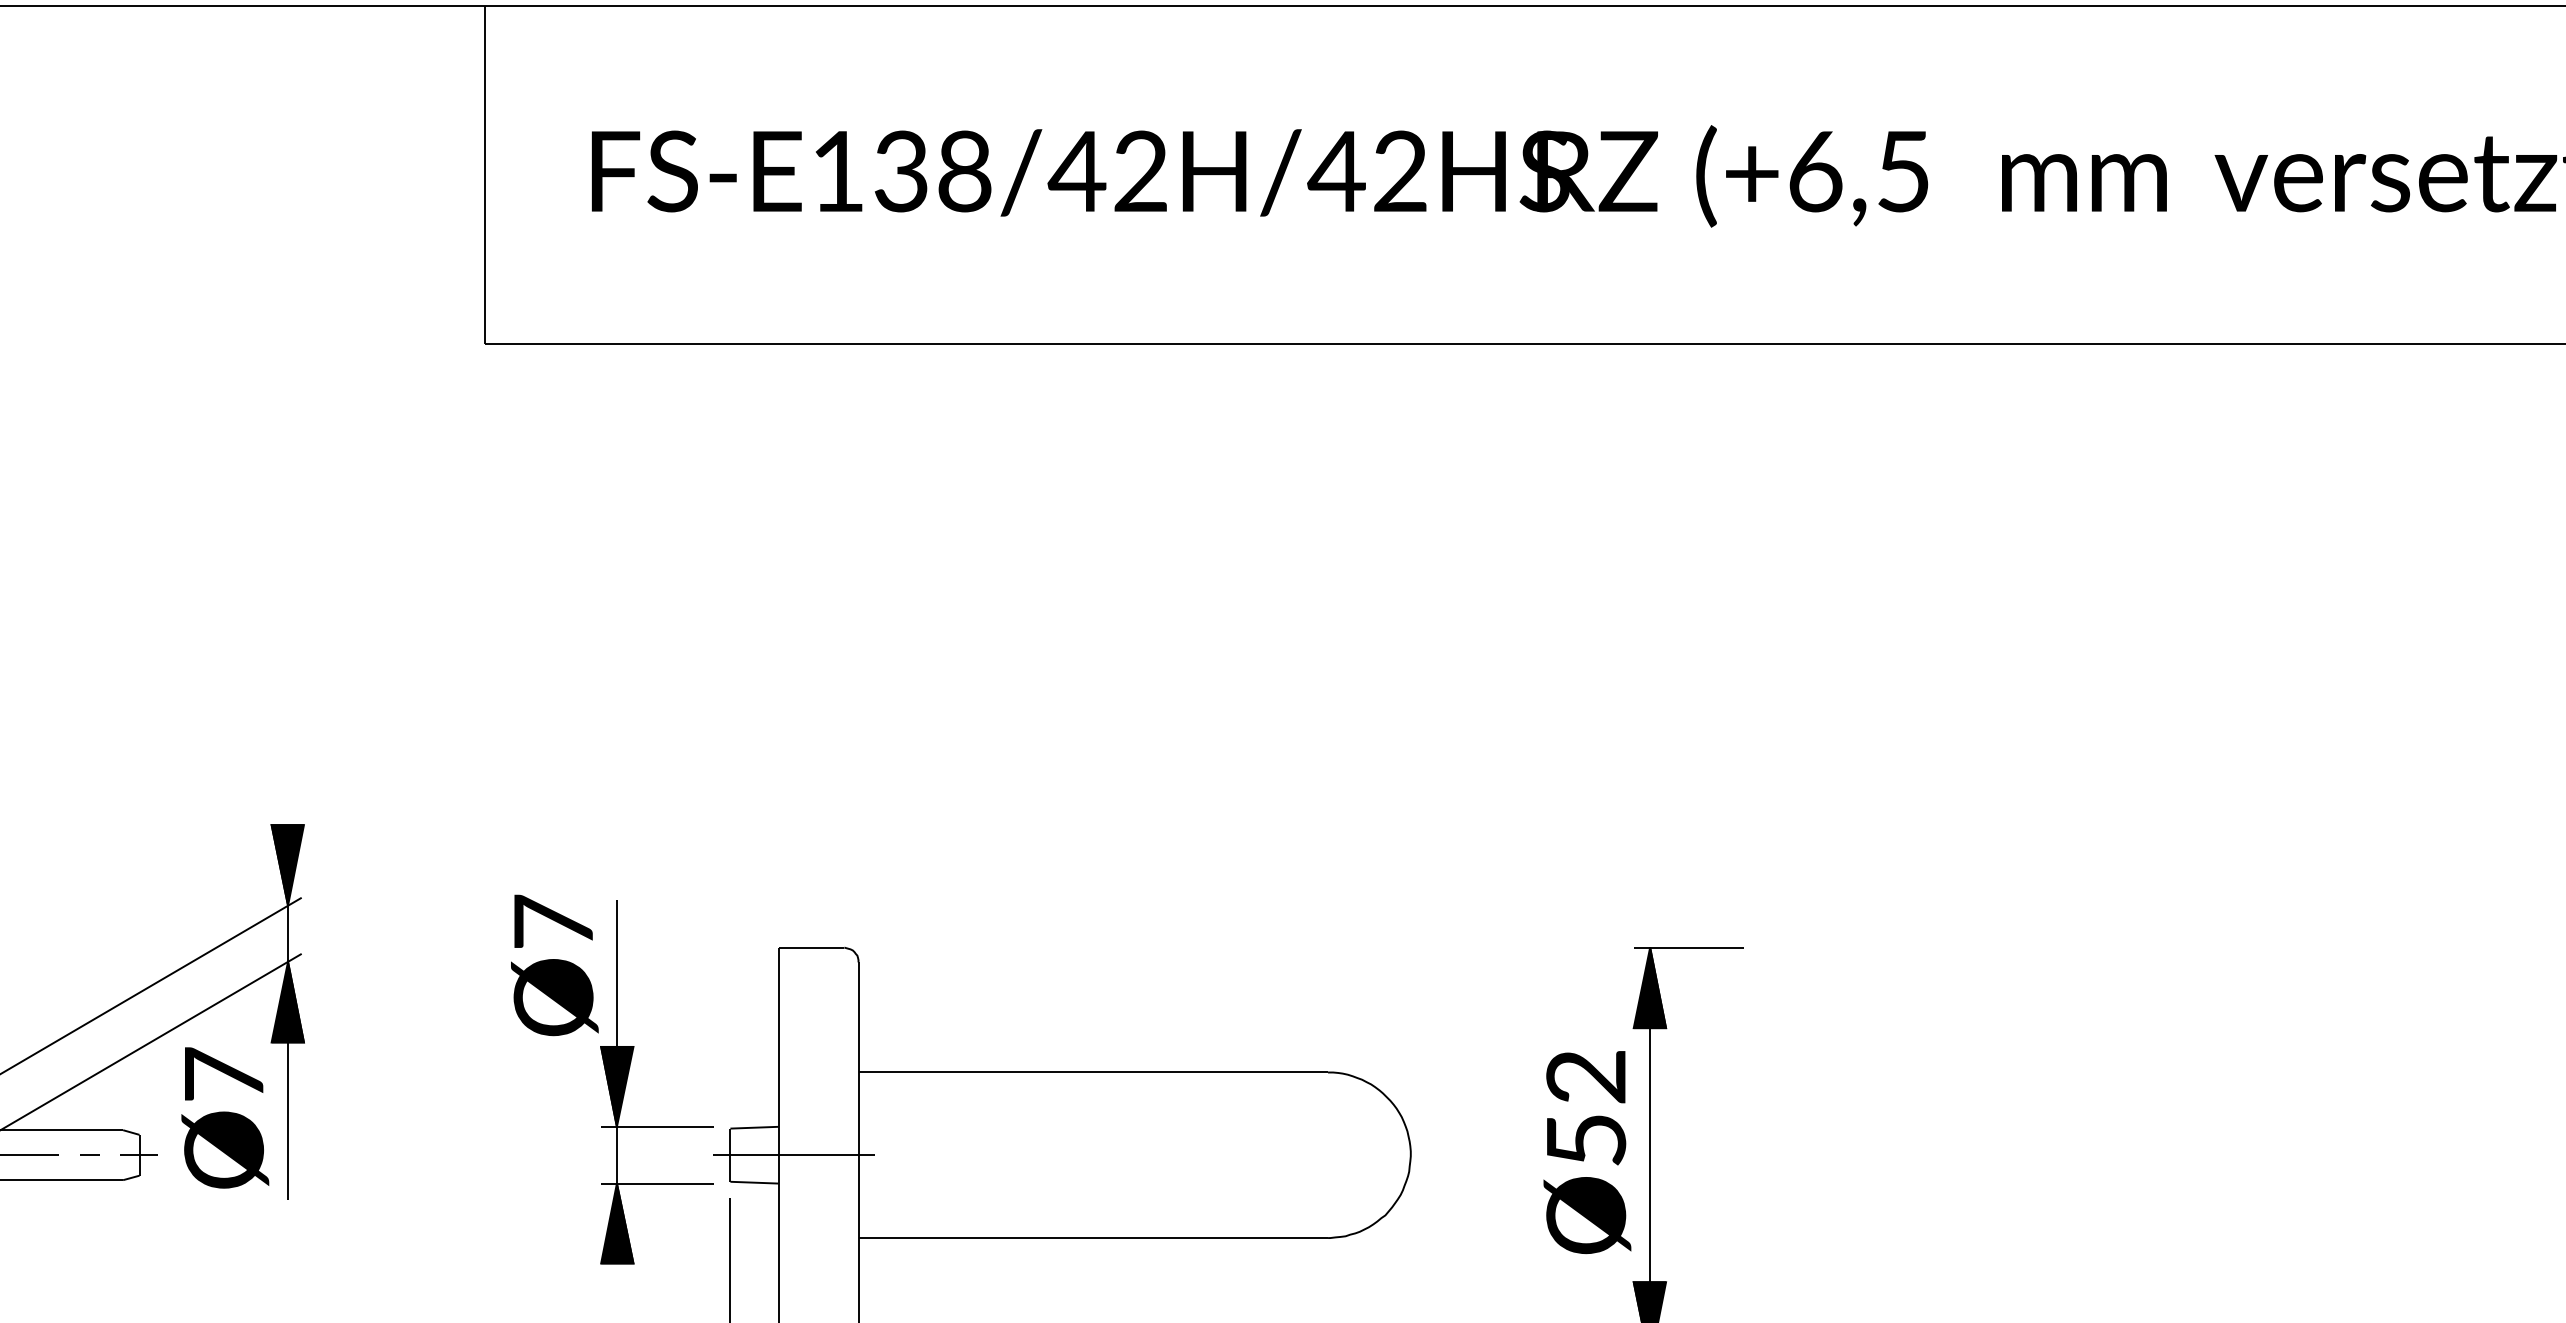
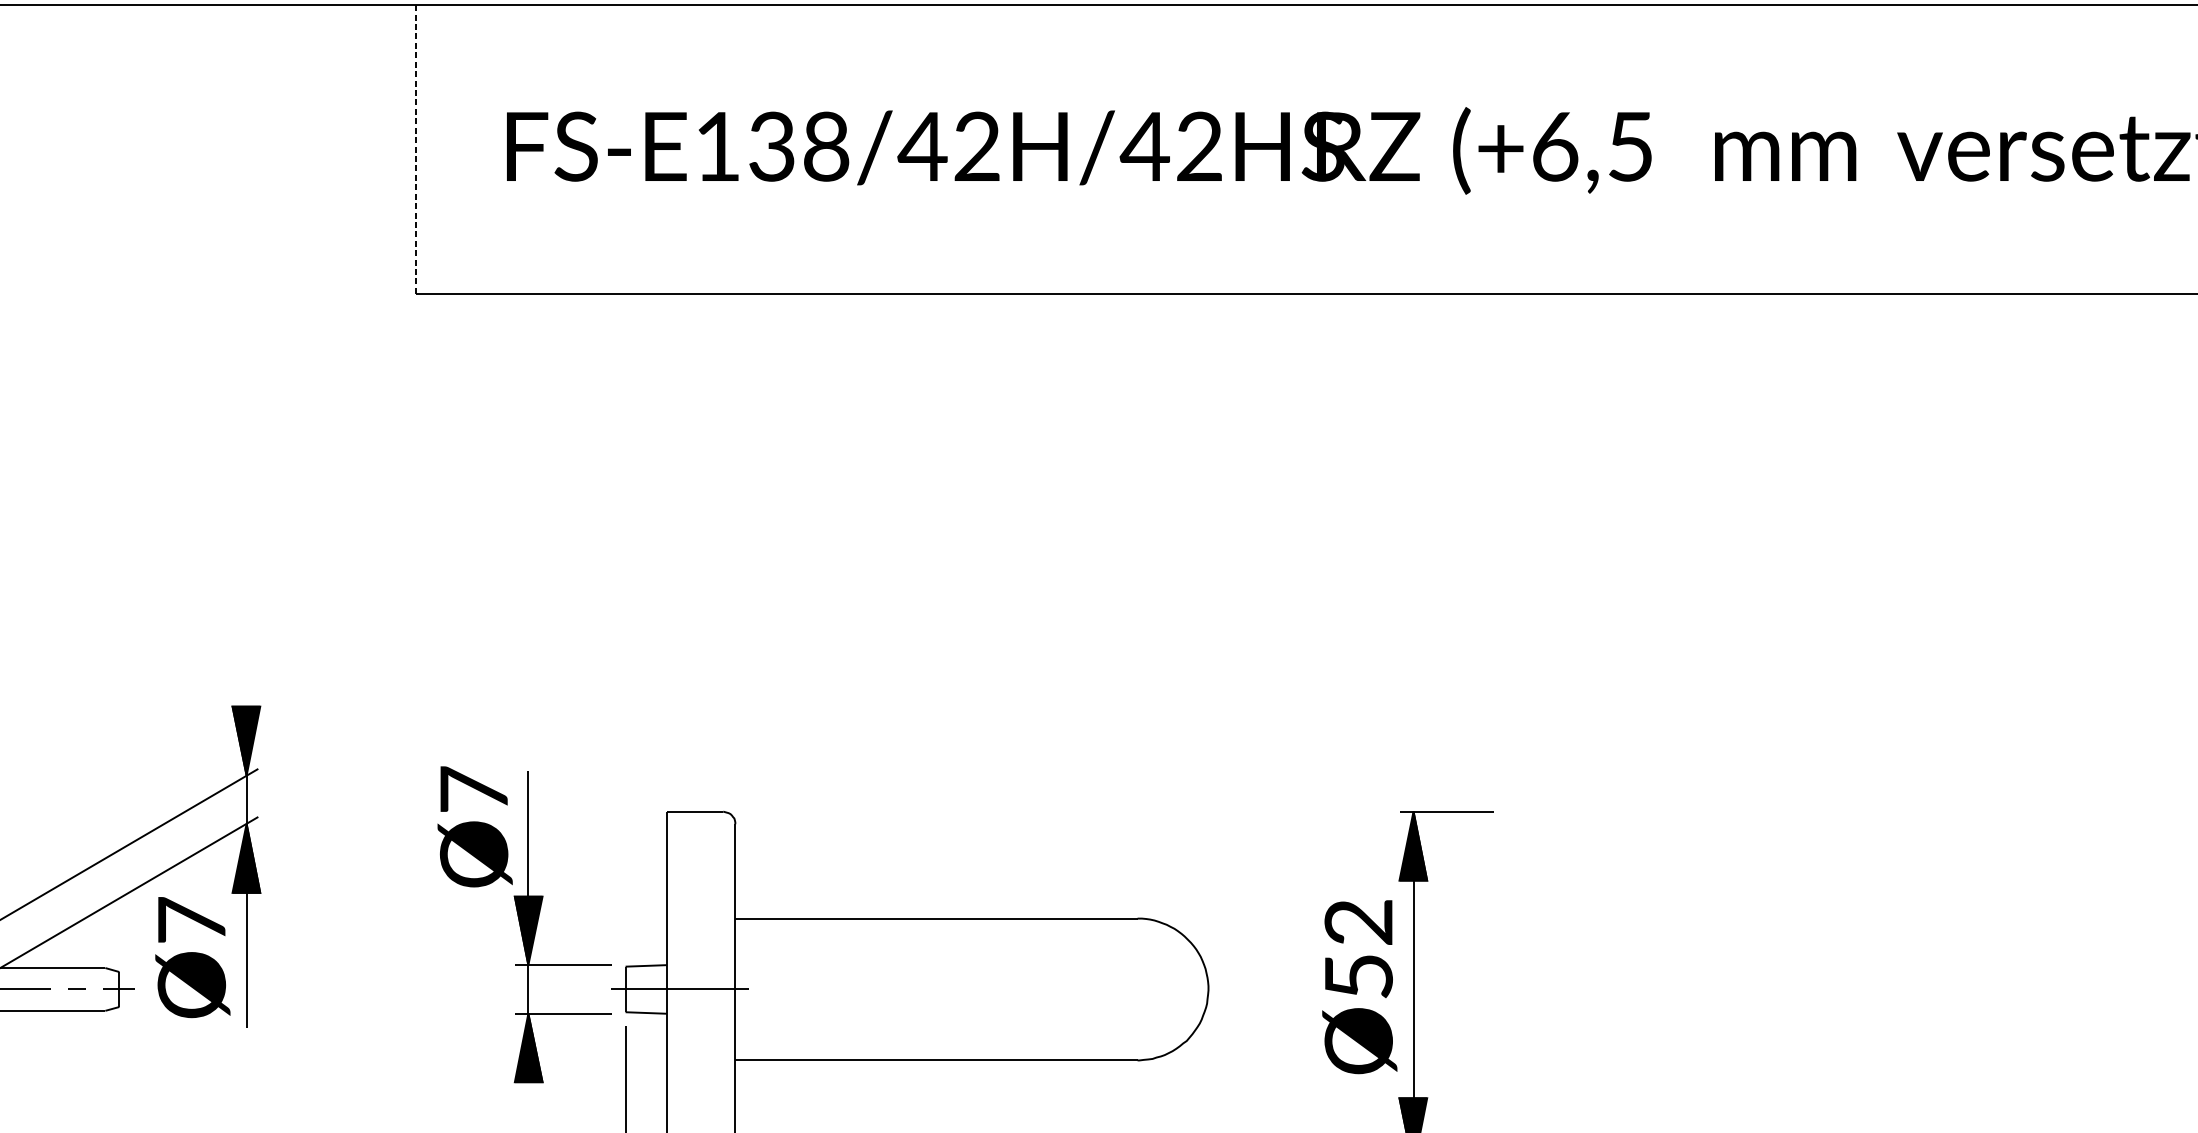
line: (485, 175) -> (415, 150), solid -> dashed

